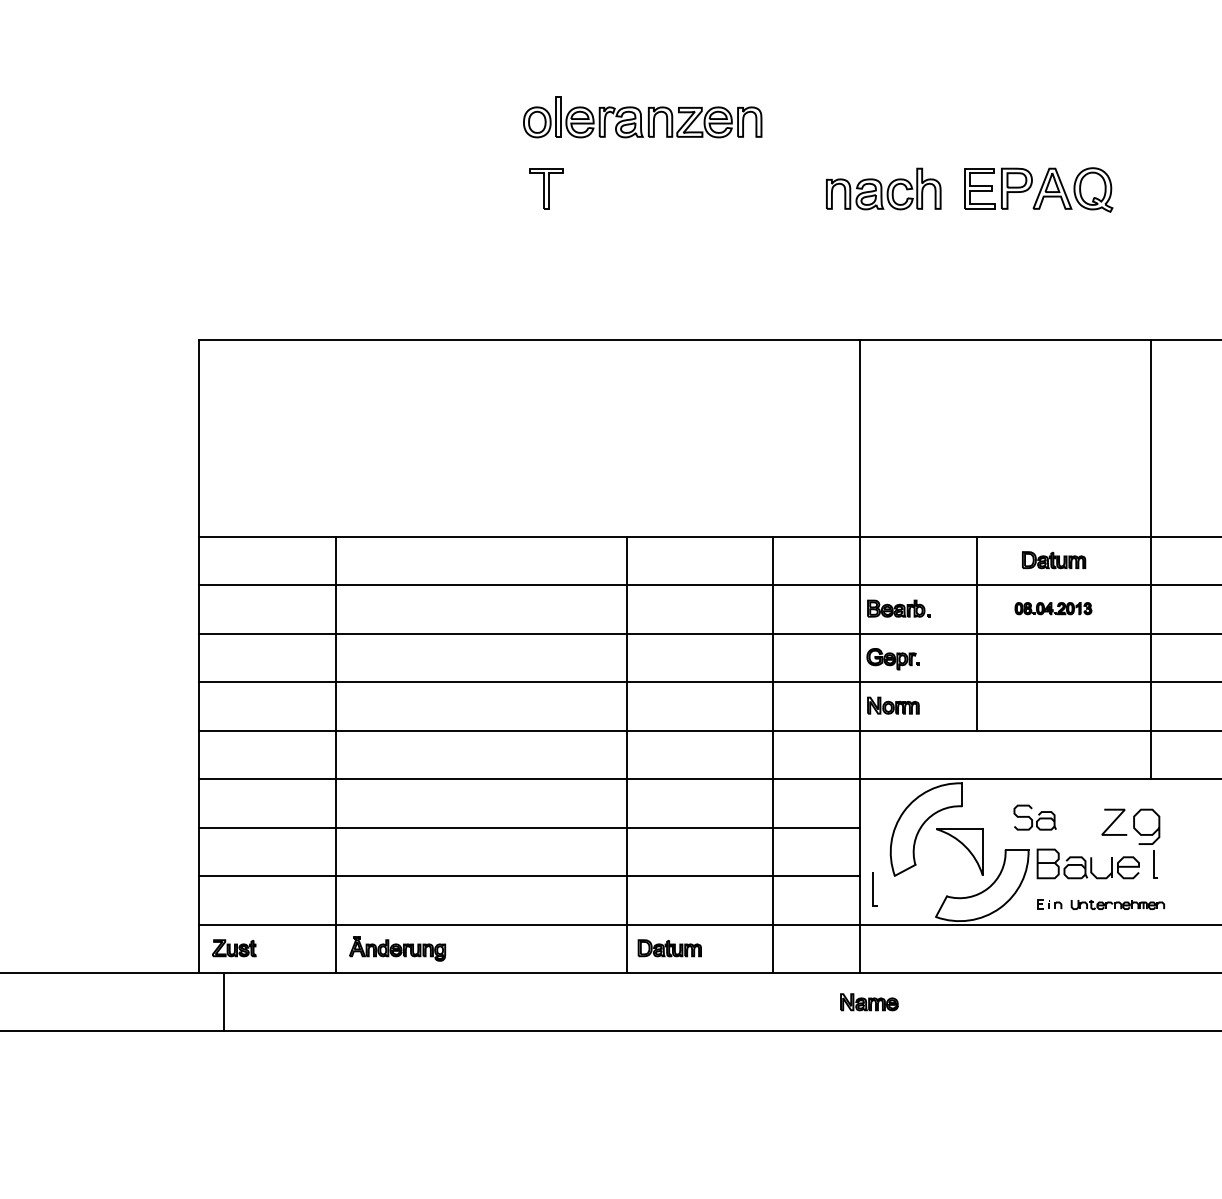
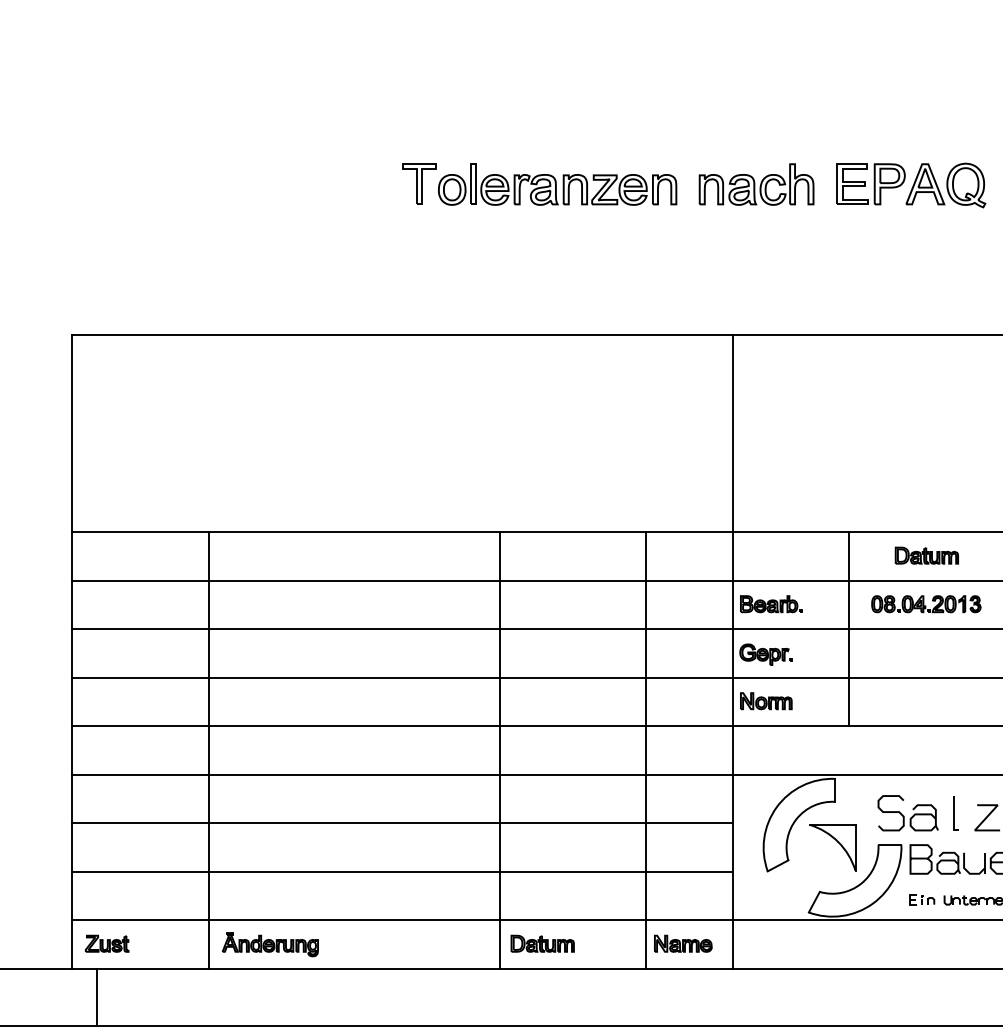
part: (642, 117) -> (557, 185), moved
part: (1053, 608) -> (926, 604), size x1.43
part: (1034, 817) -> (907, 813), size x1.43
line: (873, 889) -> (954, 814), moved
part: (869, 1002) -> (683, 944), moved

